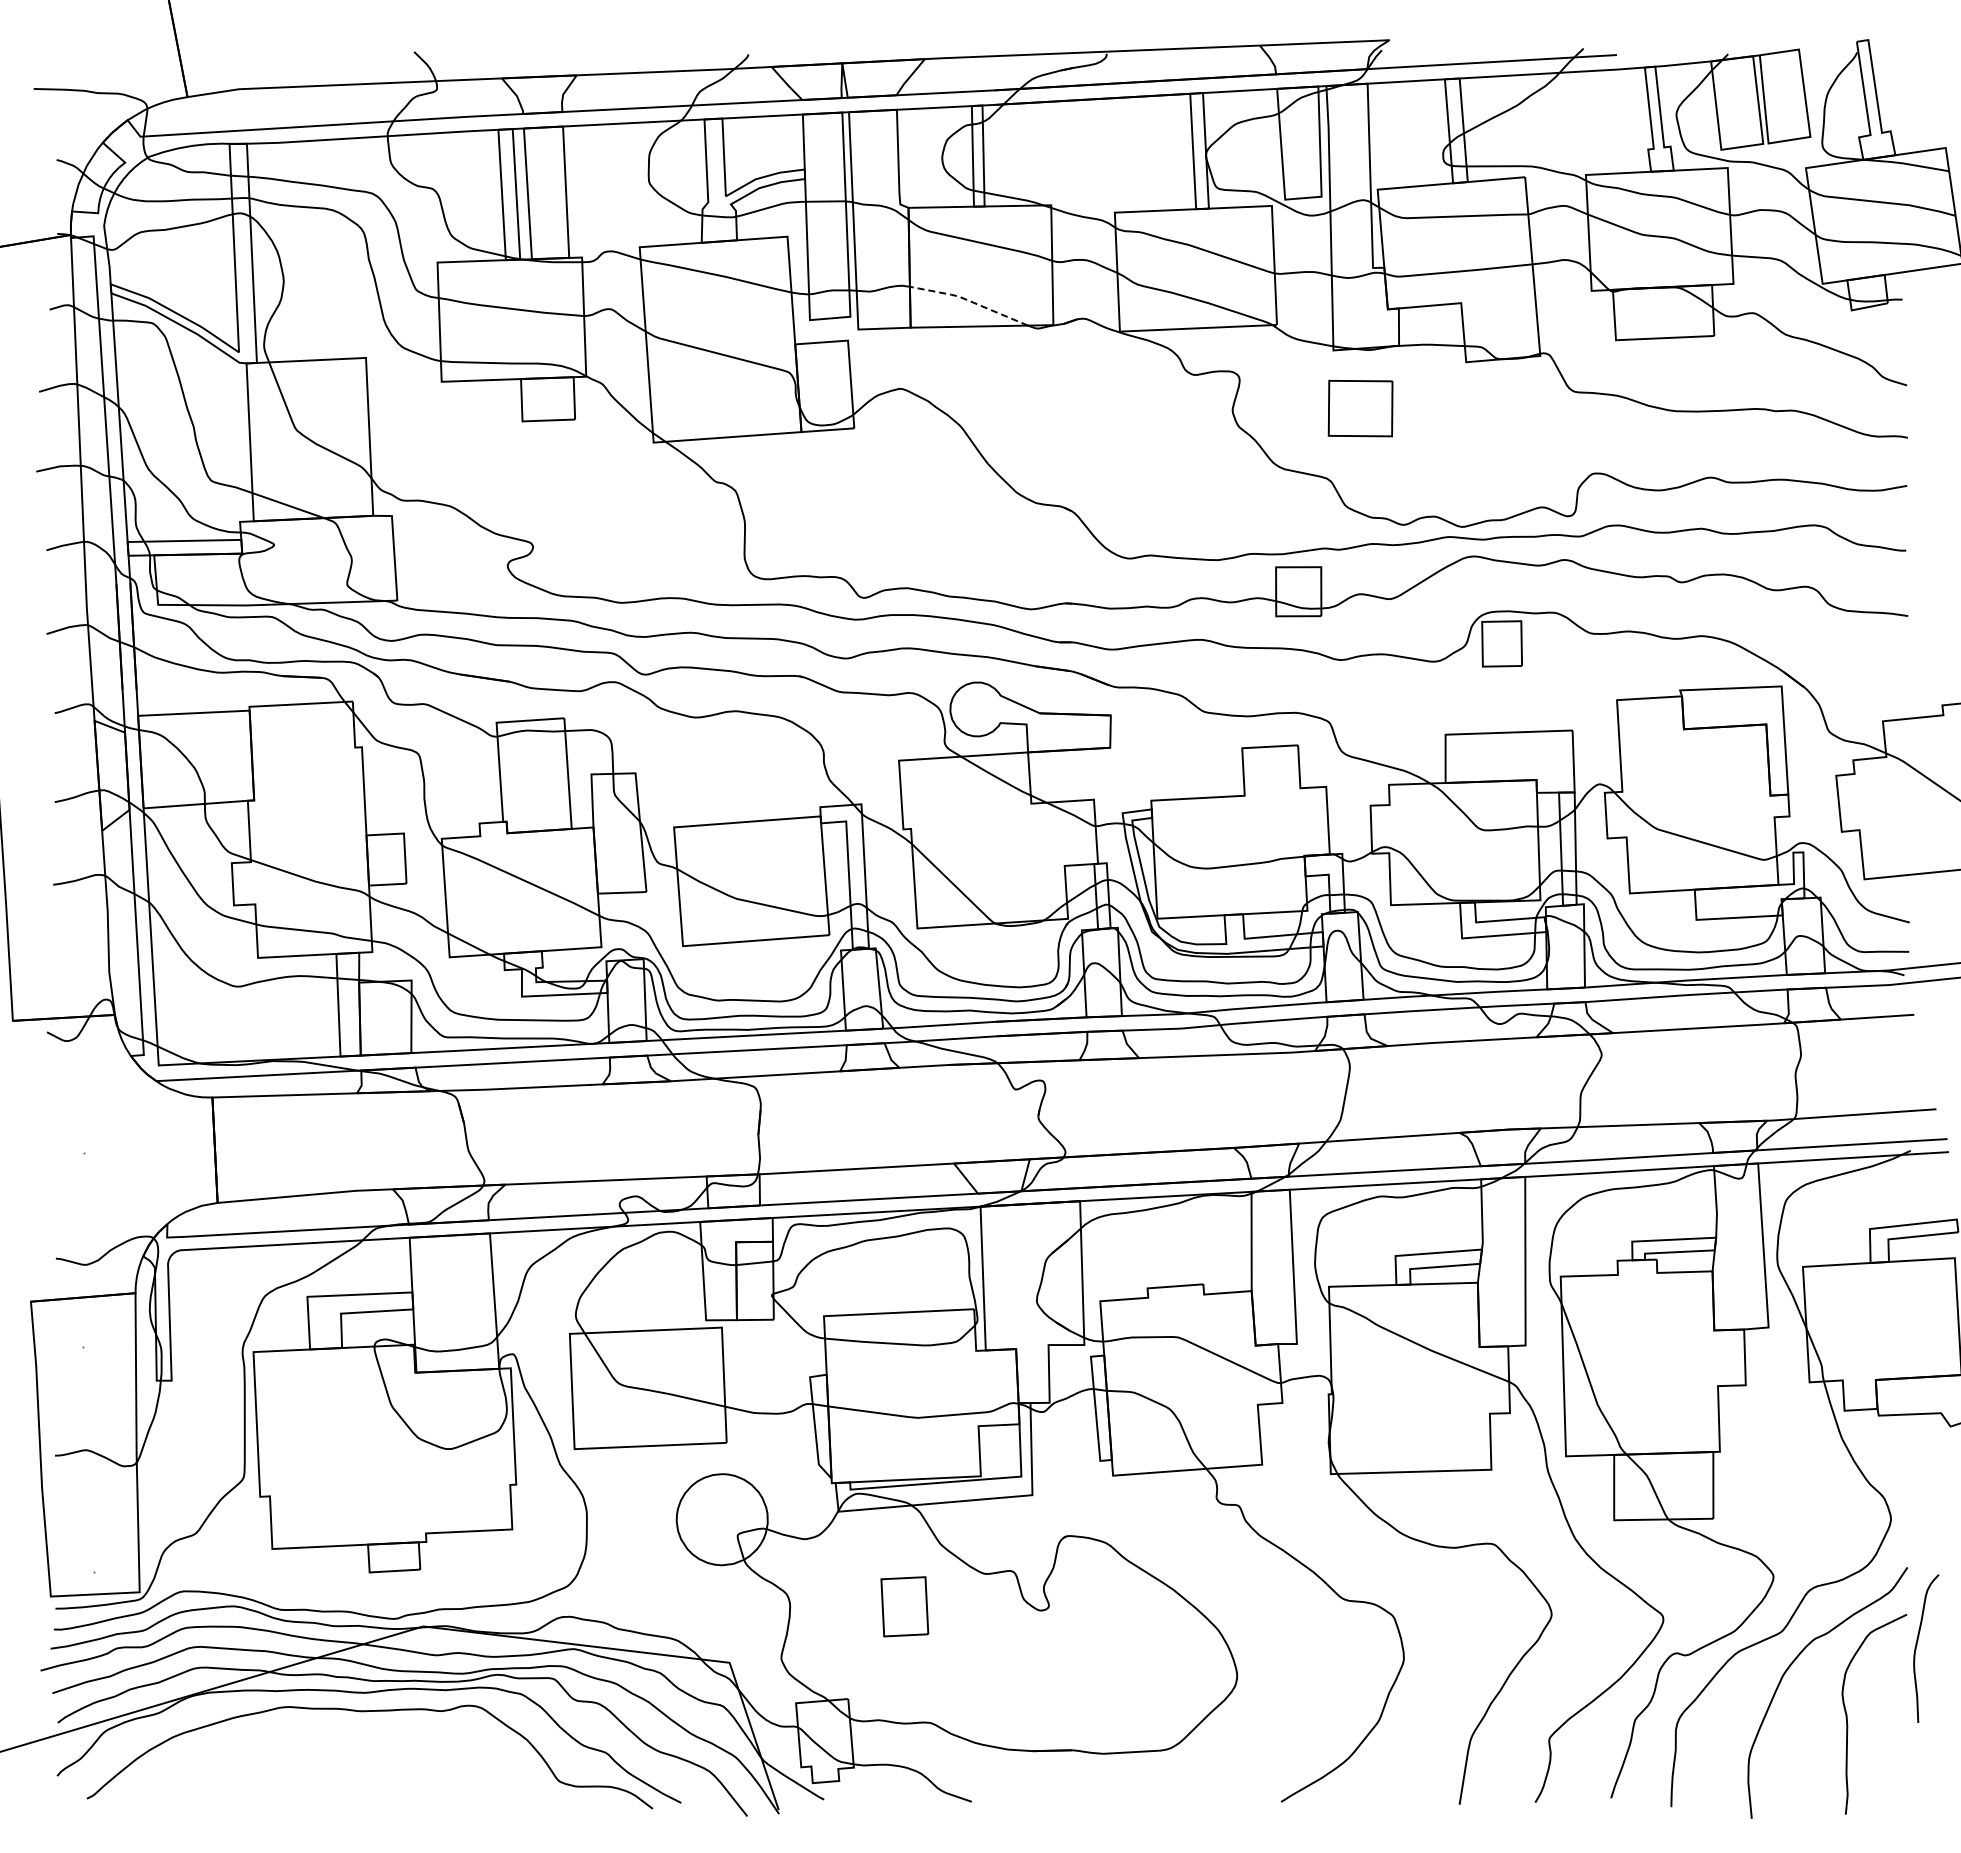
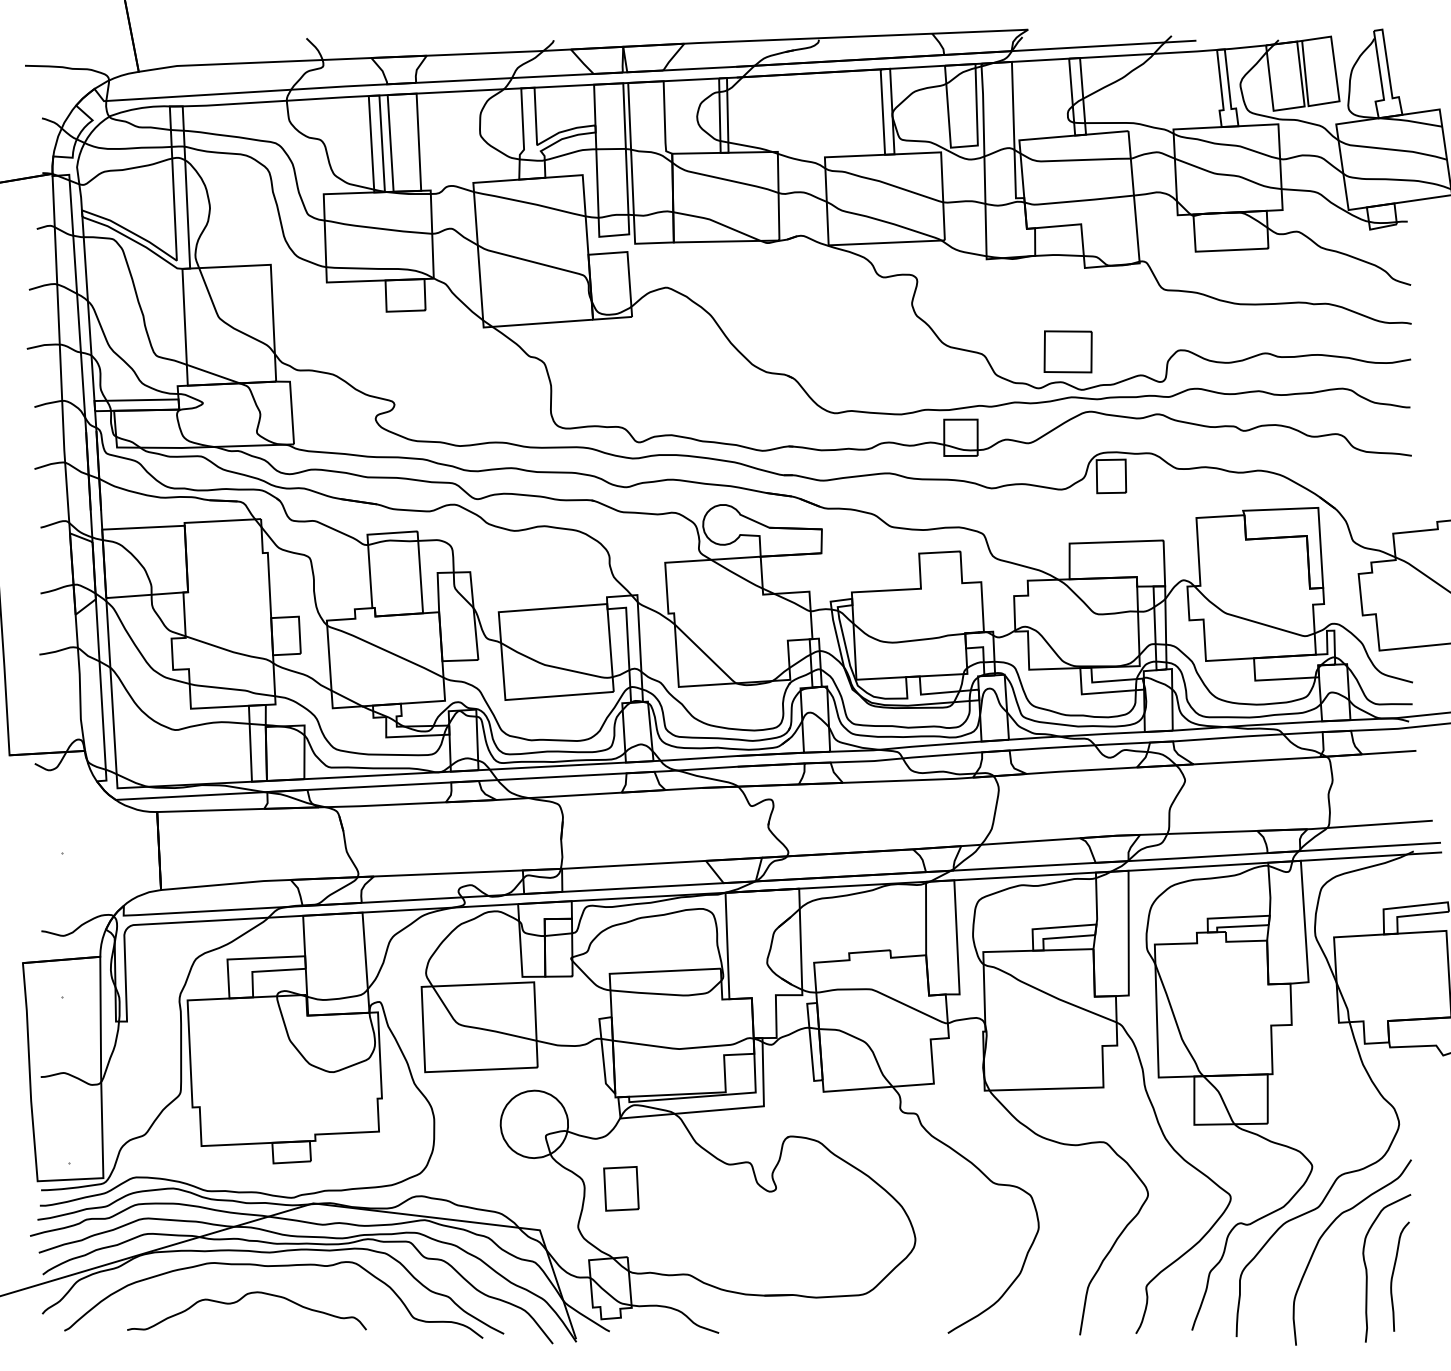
line: (968, 300) -> (716, 222), dashed -> solid
part: (1360, 408) -> (1068, 351), moved
part: (904, 1606) -> (621, 1188), moved
curve: (1917, 1645) -> (1393, 1274), moved
curve: (323, 1758) -> (239, 1301), added

